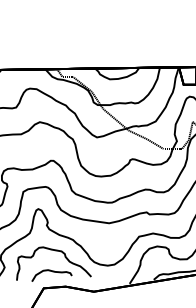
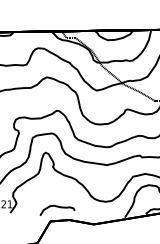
curve: (55, 251) -> (60, 189), removed

